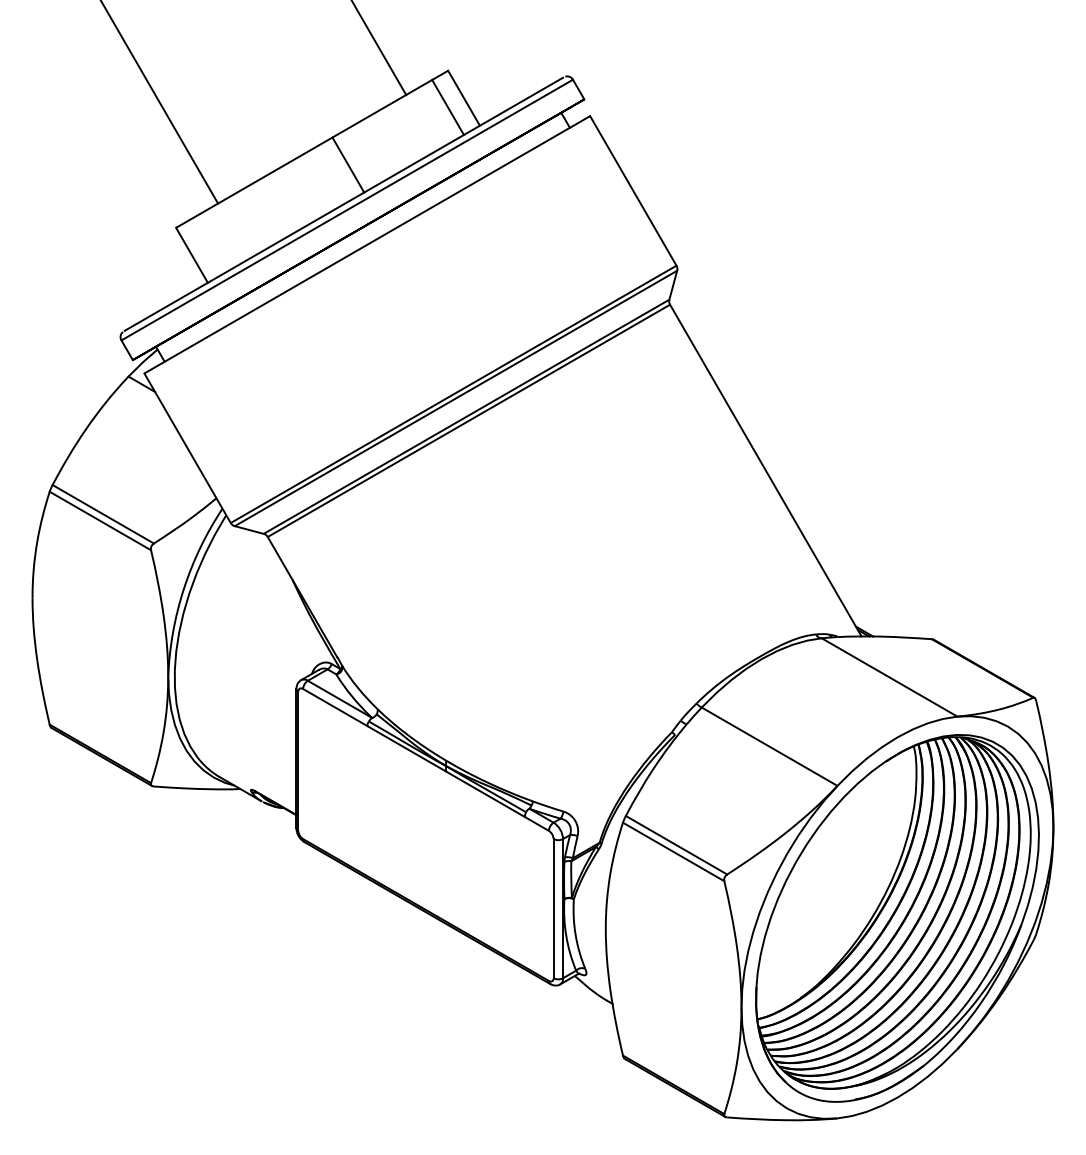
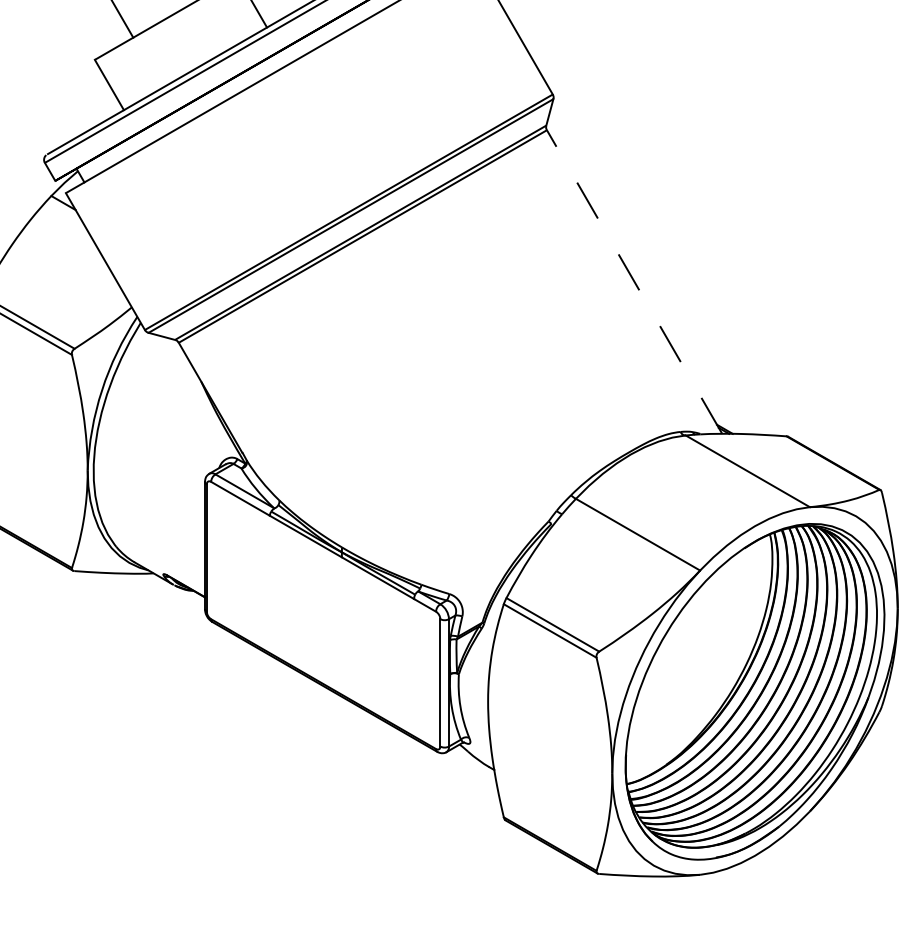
line: (765, 470) -> (634, 281), solid -> dashed

